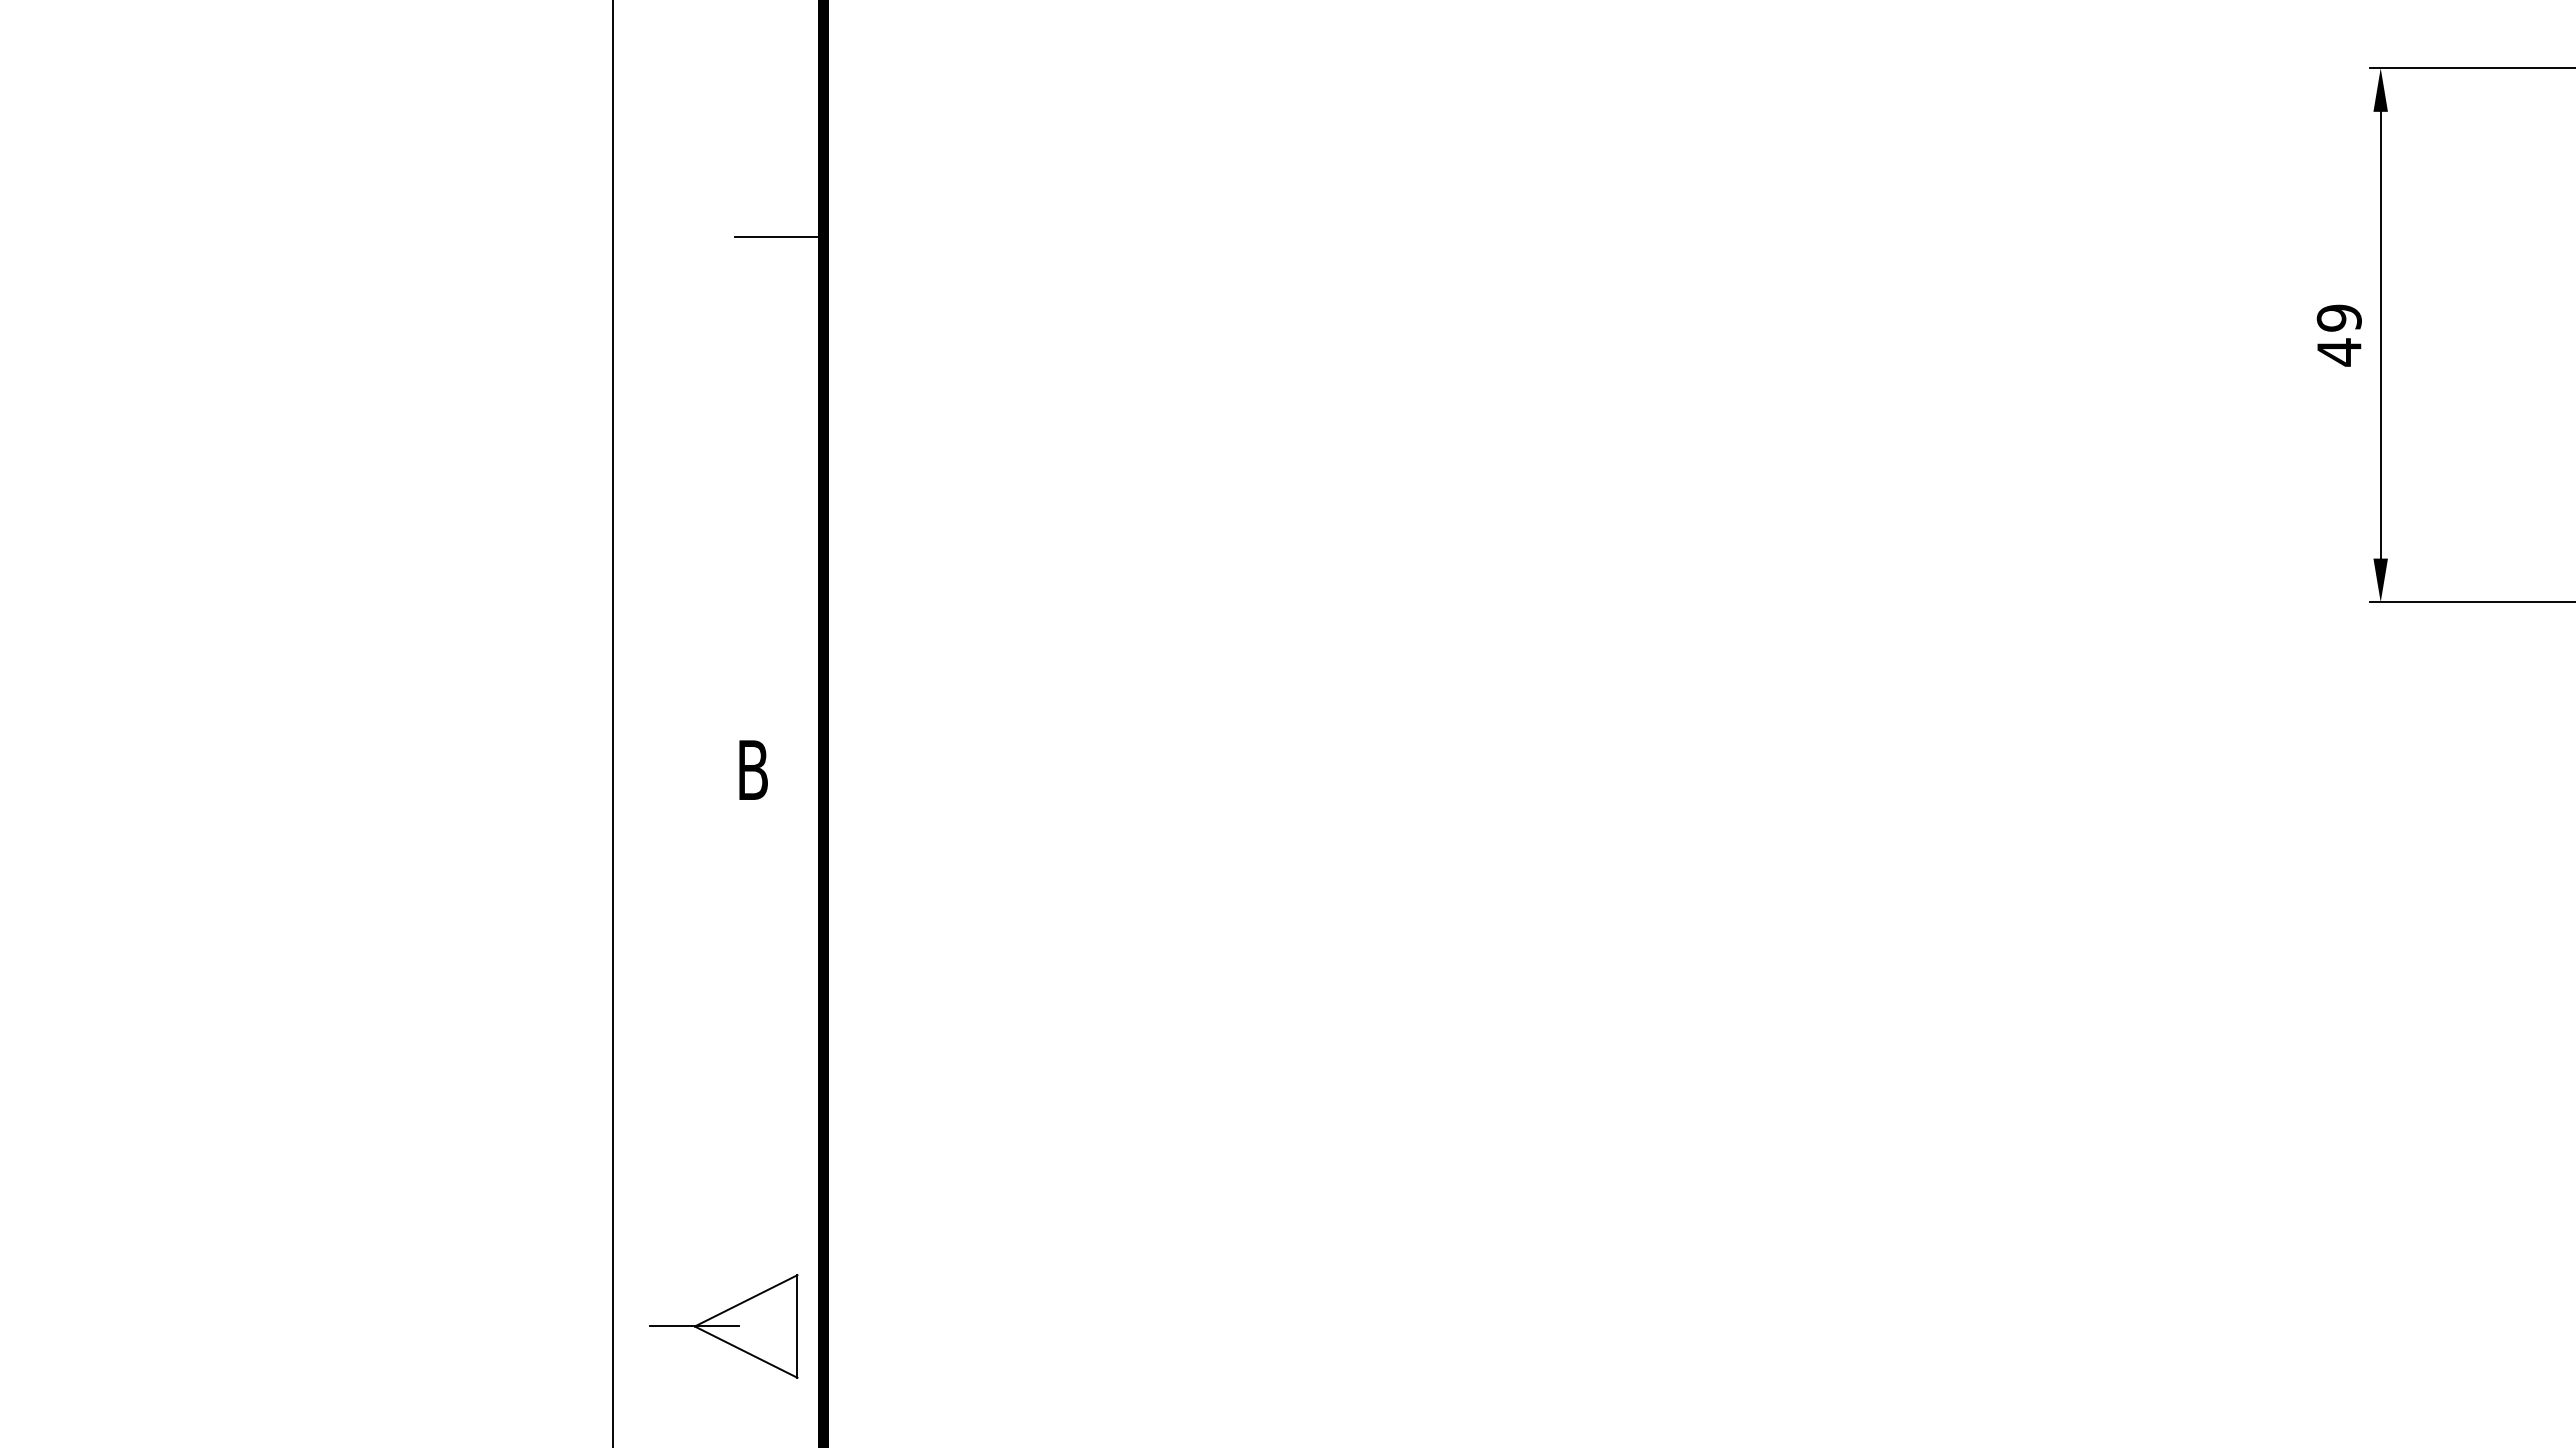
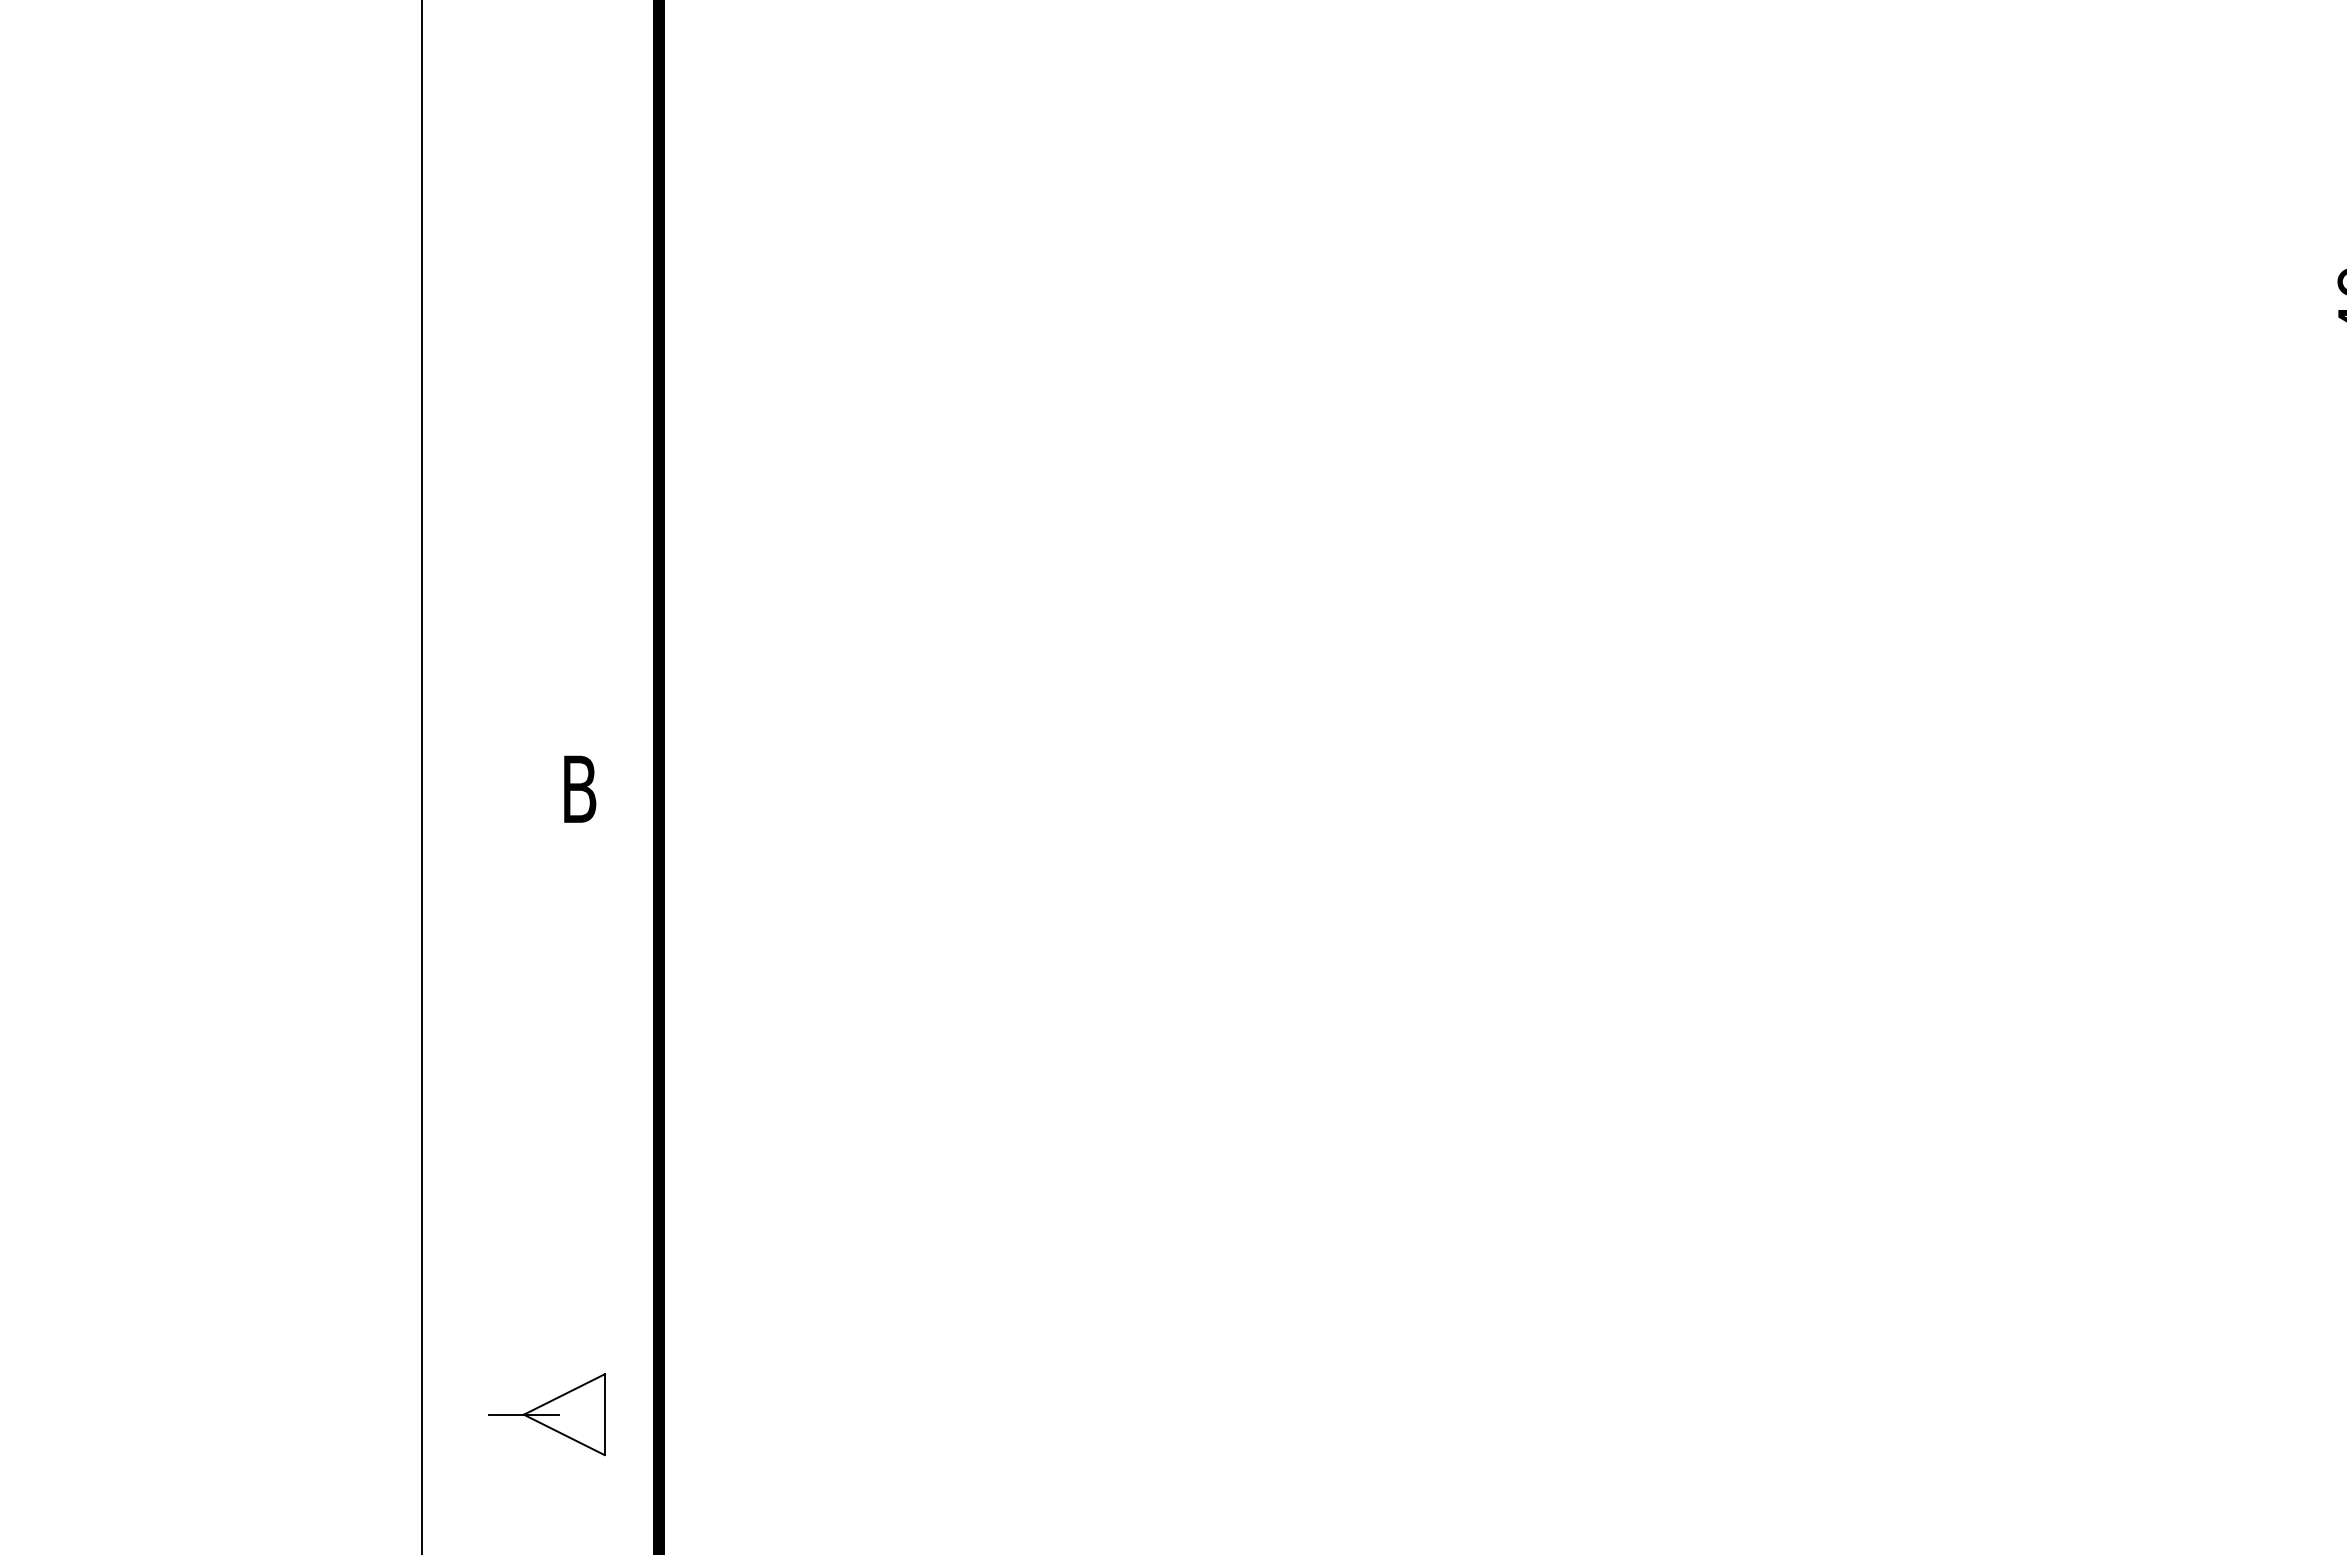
line: (778, 236) -> (608, 189), removed
part: (723, 1326) -> (546, 1414), size x0.7

